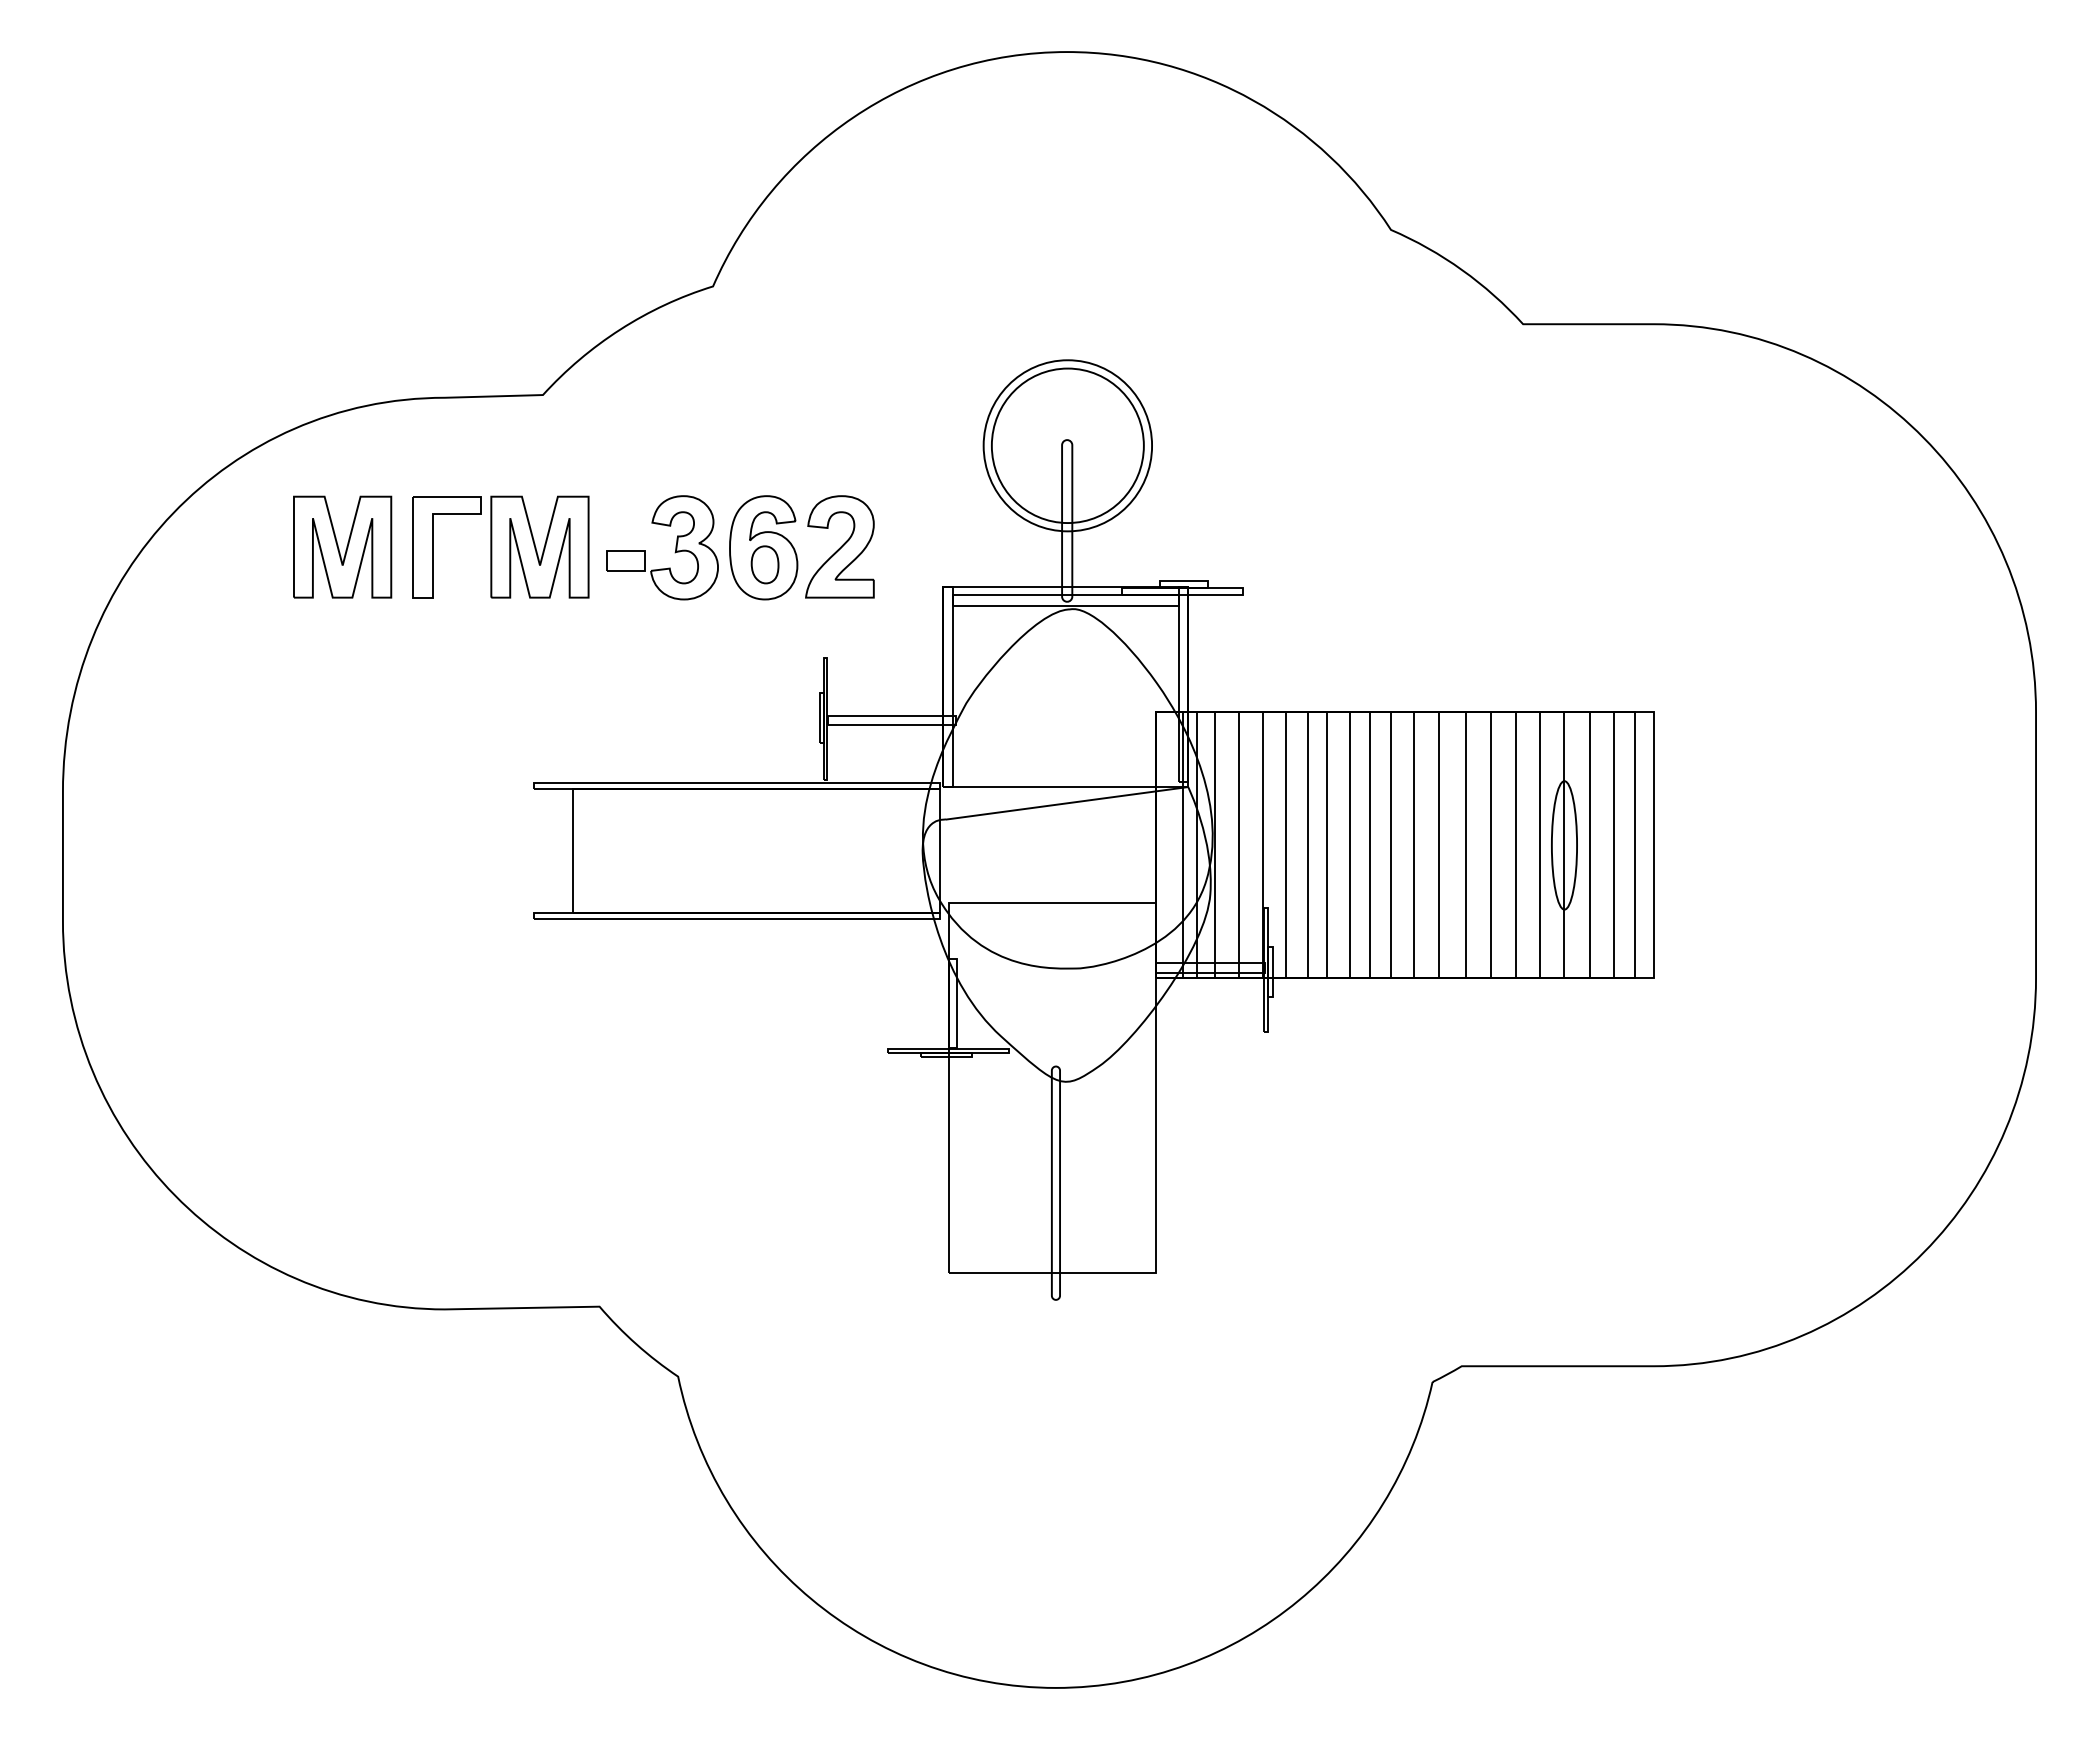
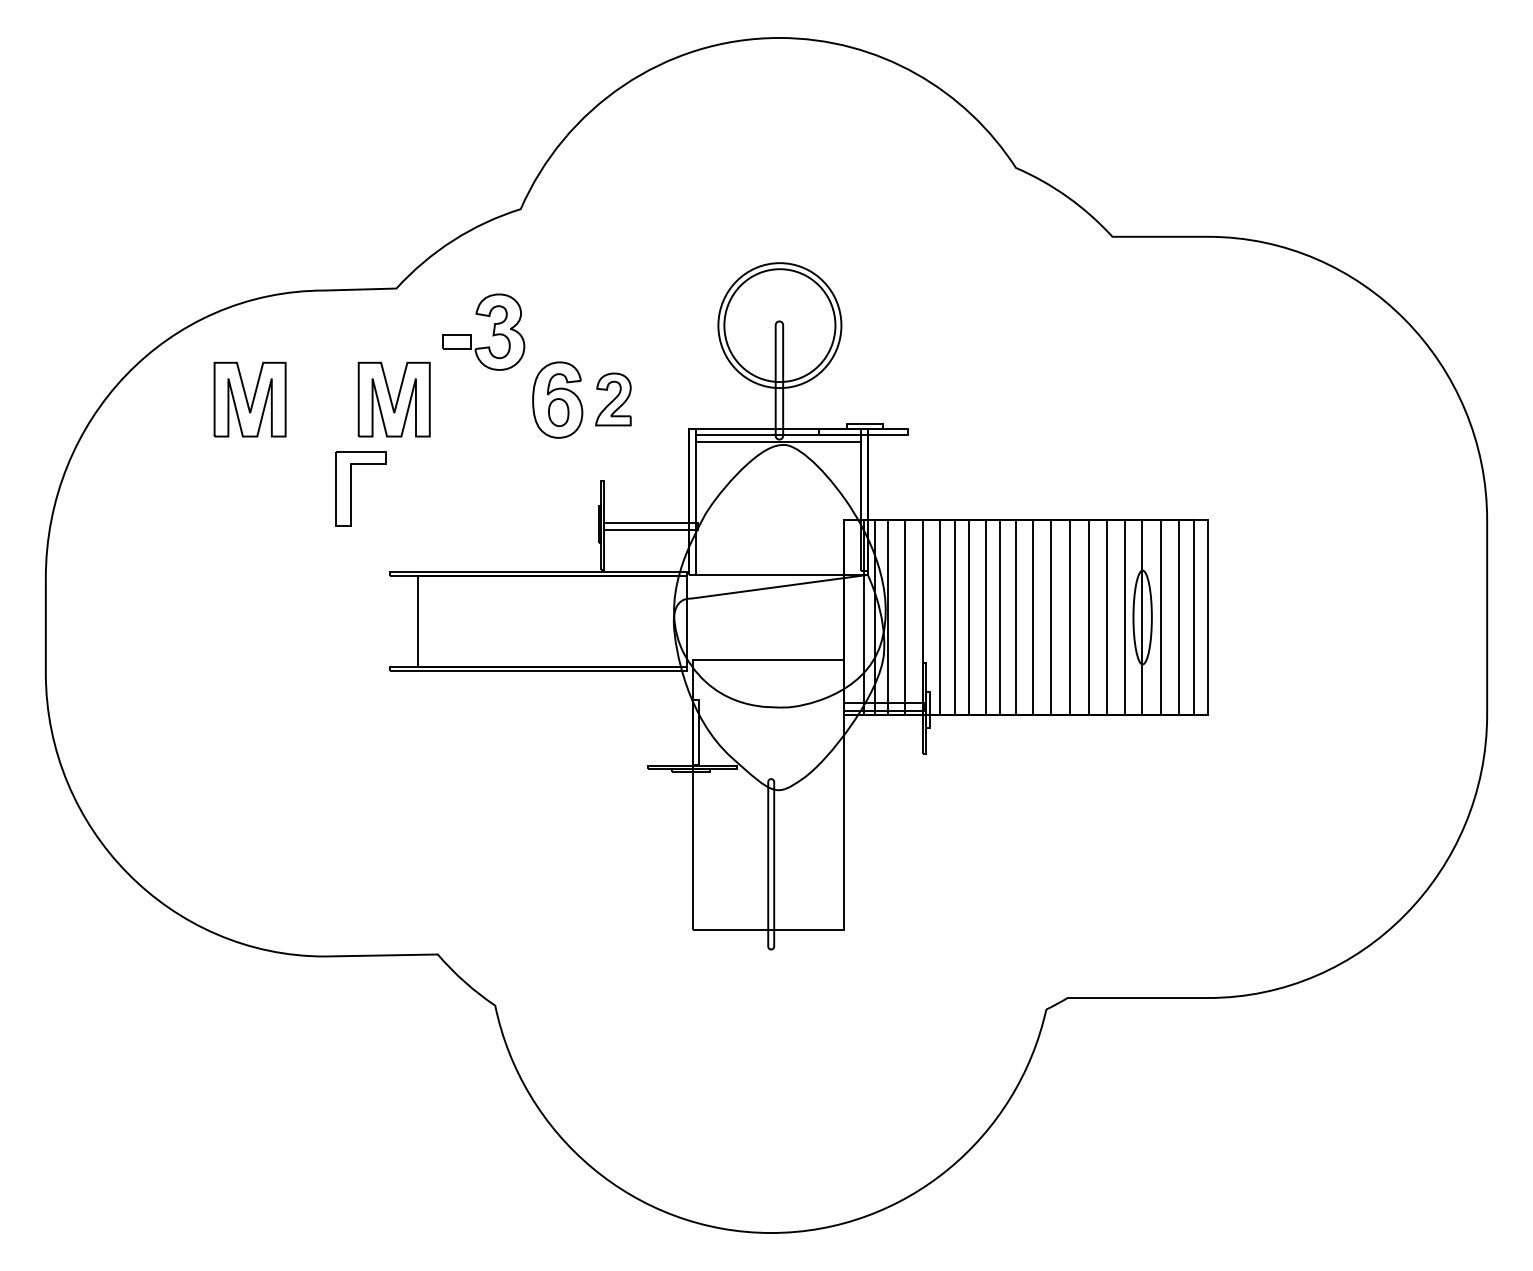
part: (839, 546) -> (613, 399), size x0.7
part: (433, 547) -> (351, 489), moved
part: (675, 547) -> (493, 331), moved

